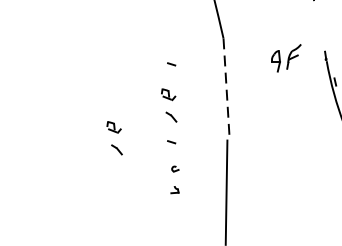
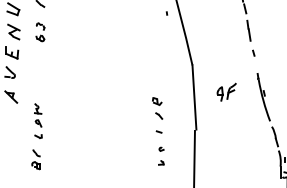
line: (318, 18) -> (253, 52), added
part: (285, 57) -> (226, 91), moved
line: (170, 63) -> (158, 81), removed
line: (226, 88) -> (194, 97), dashed -> solid
part: (114, 138) -> (122, 129), removed

